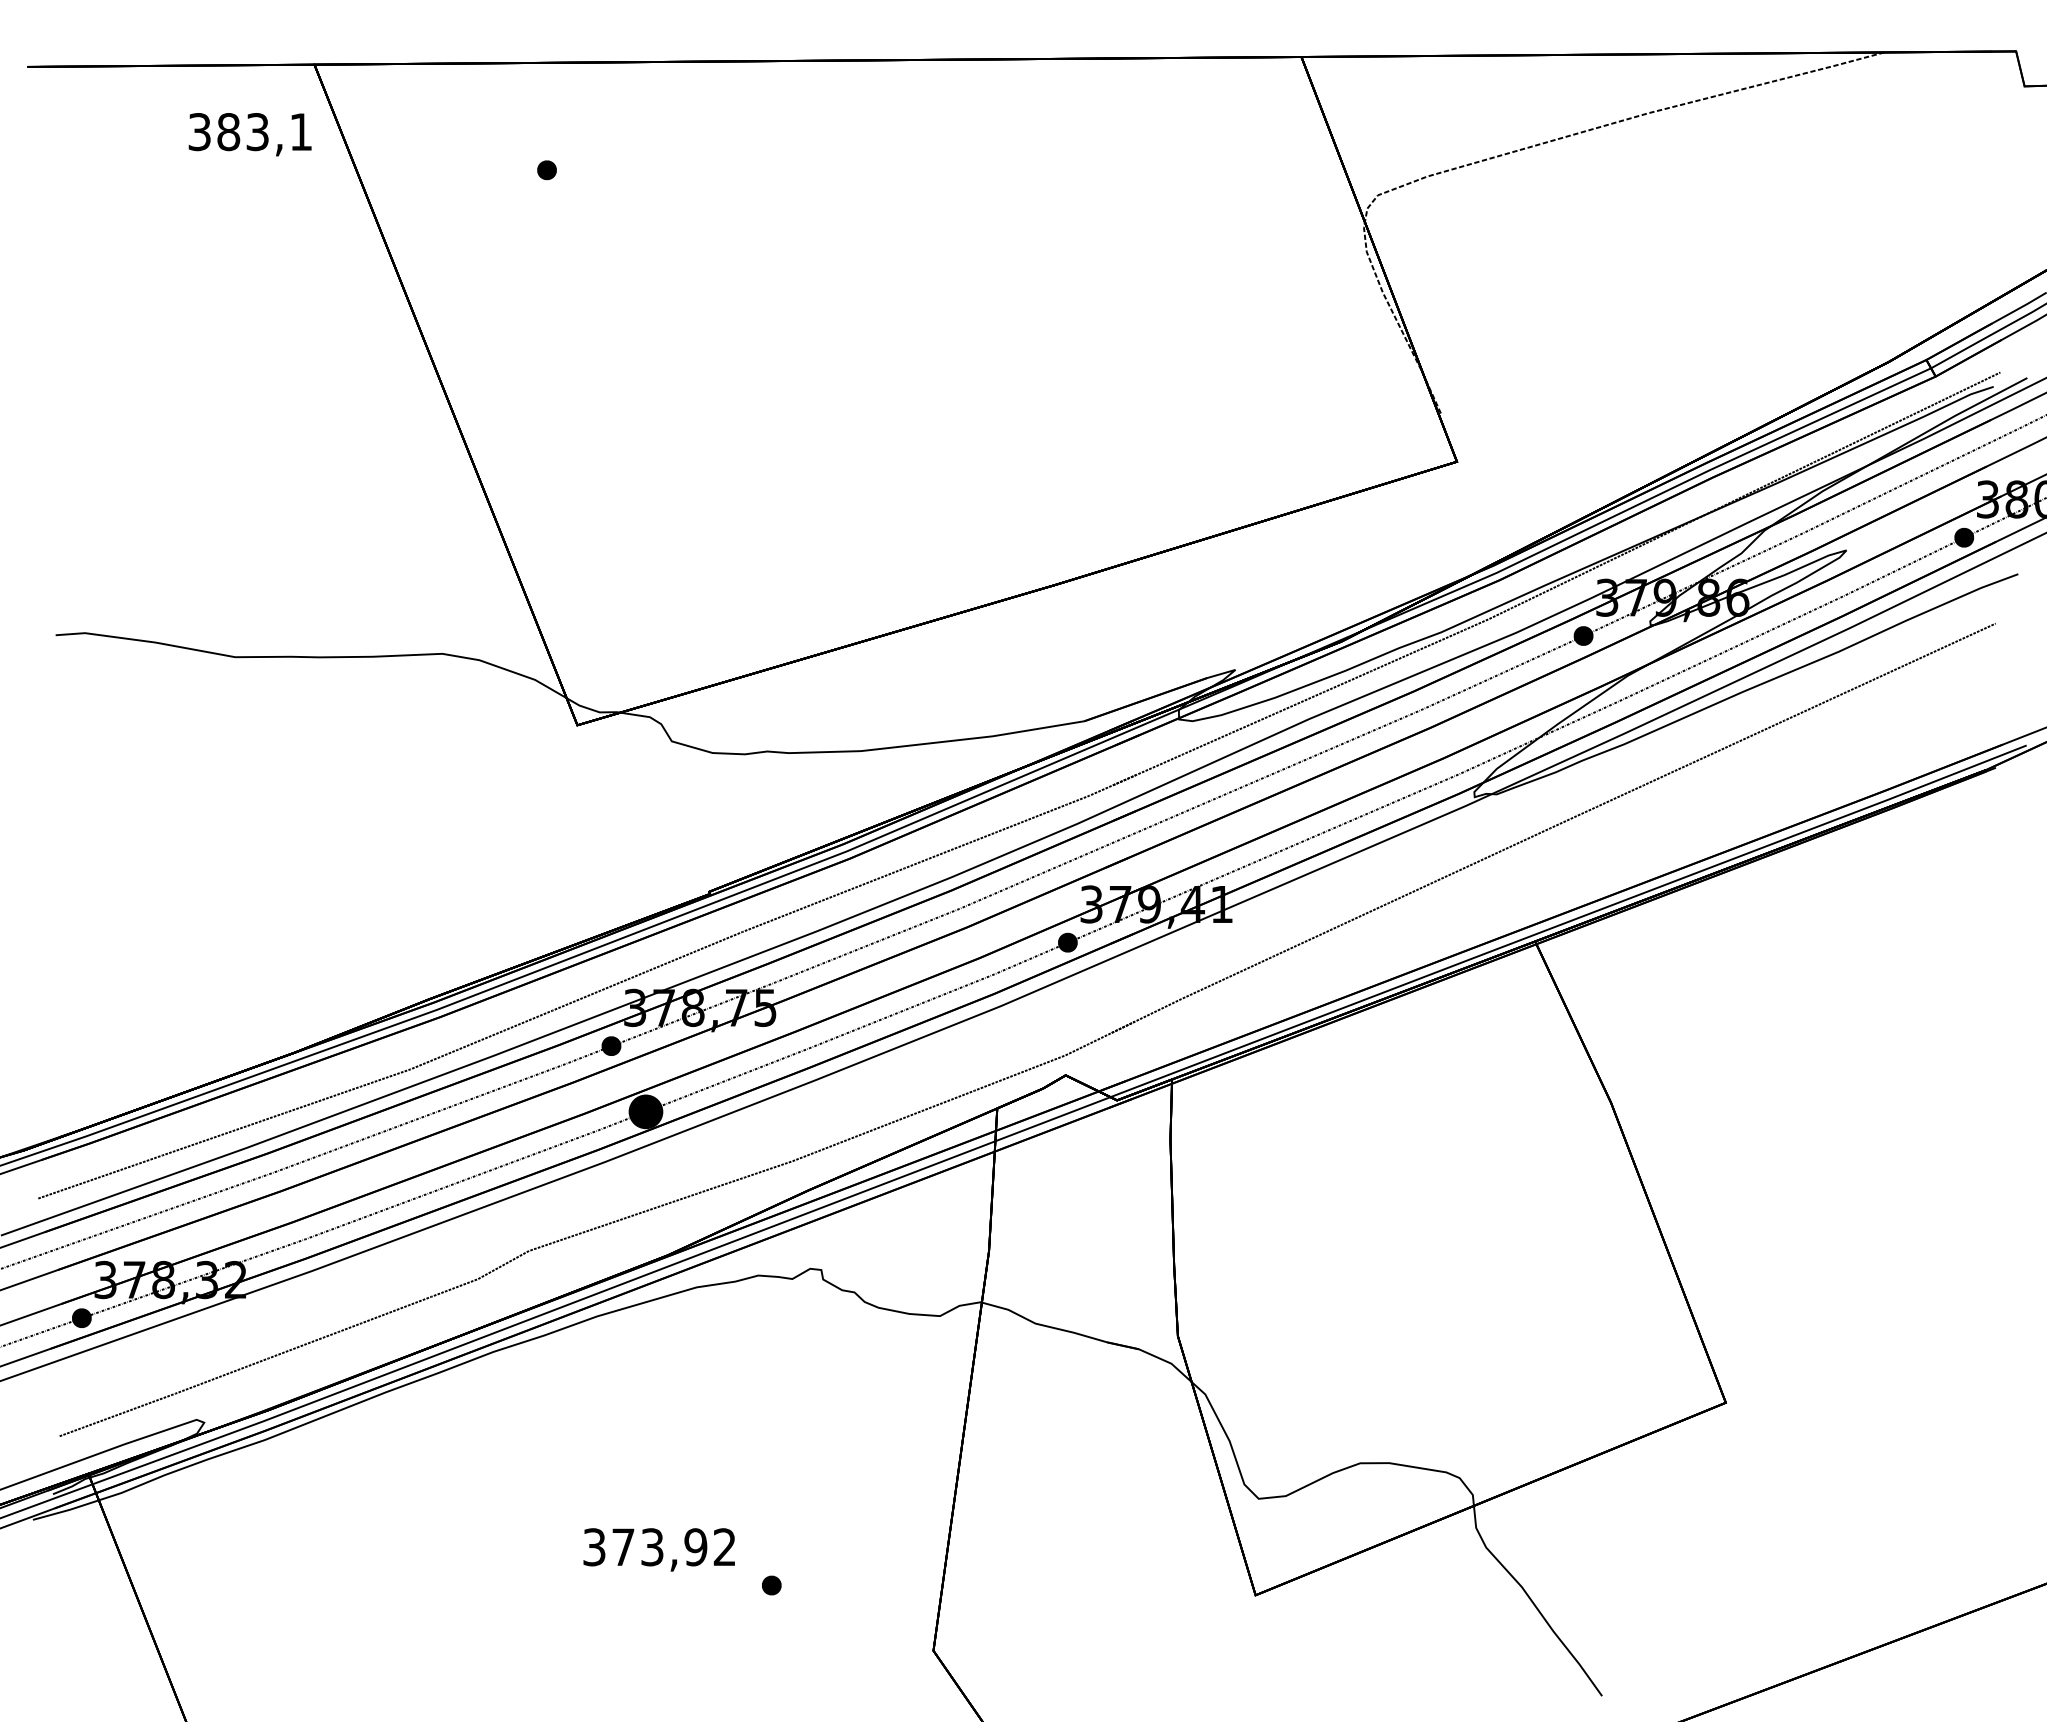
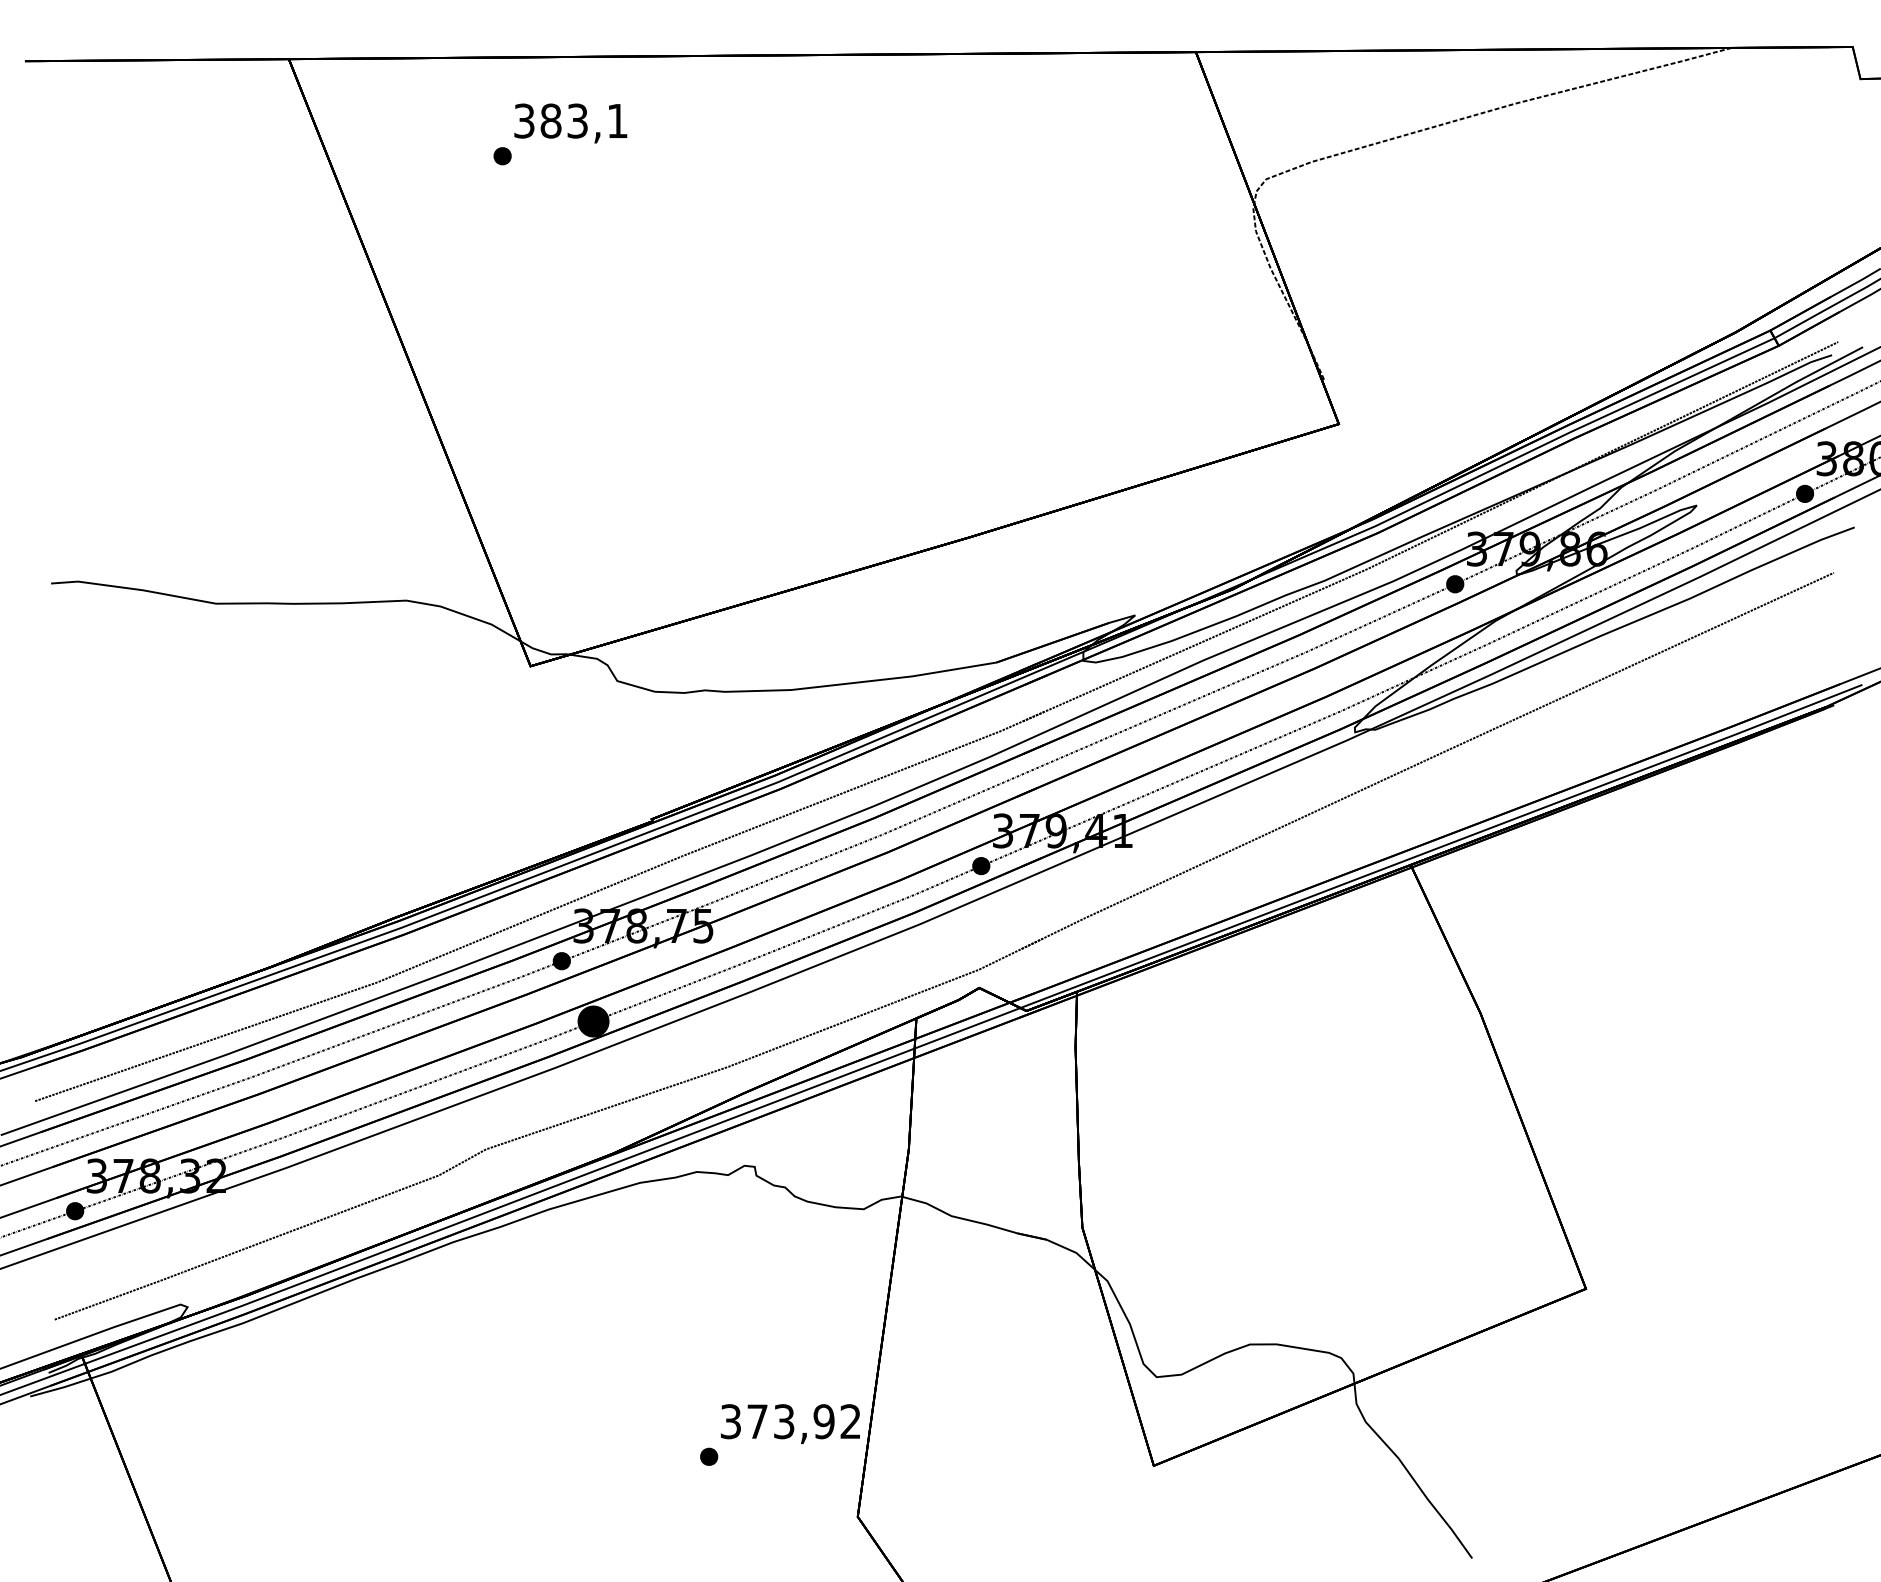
text: (249, 134) -> (570, 123), moved
text: (658, 1549) -> (789, 1423), moved

